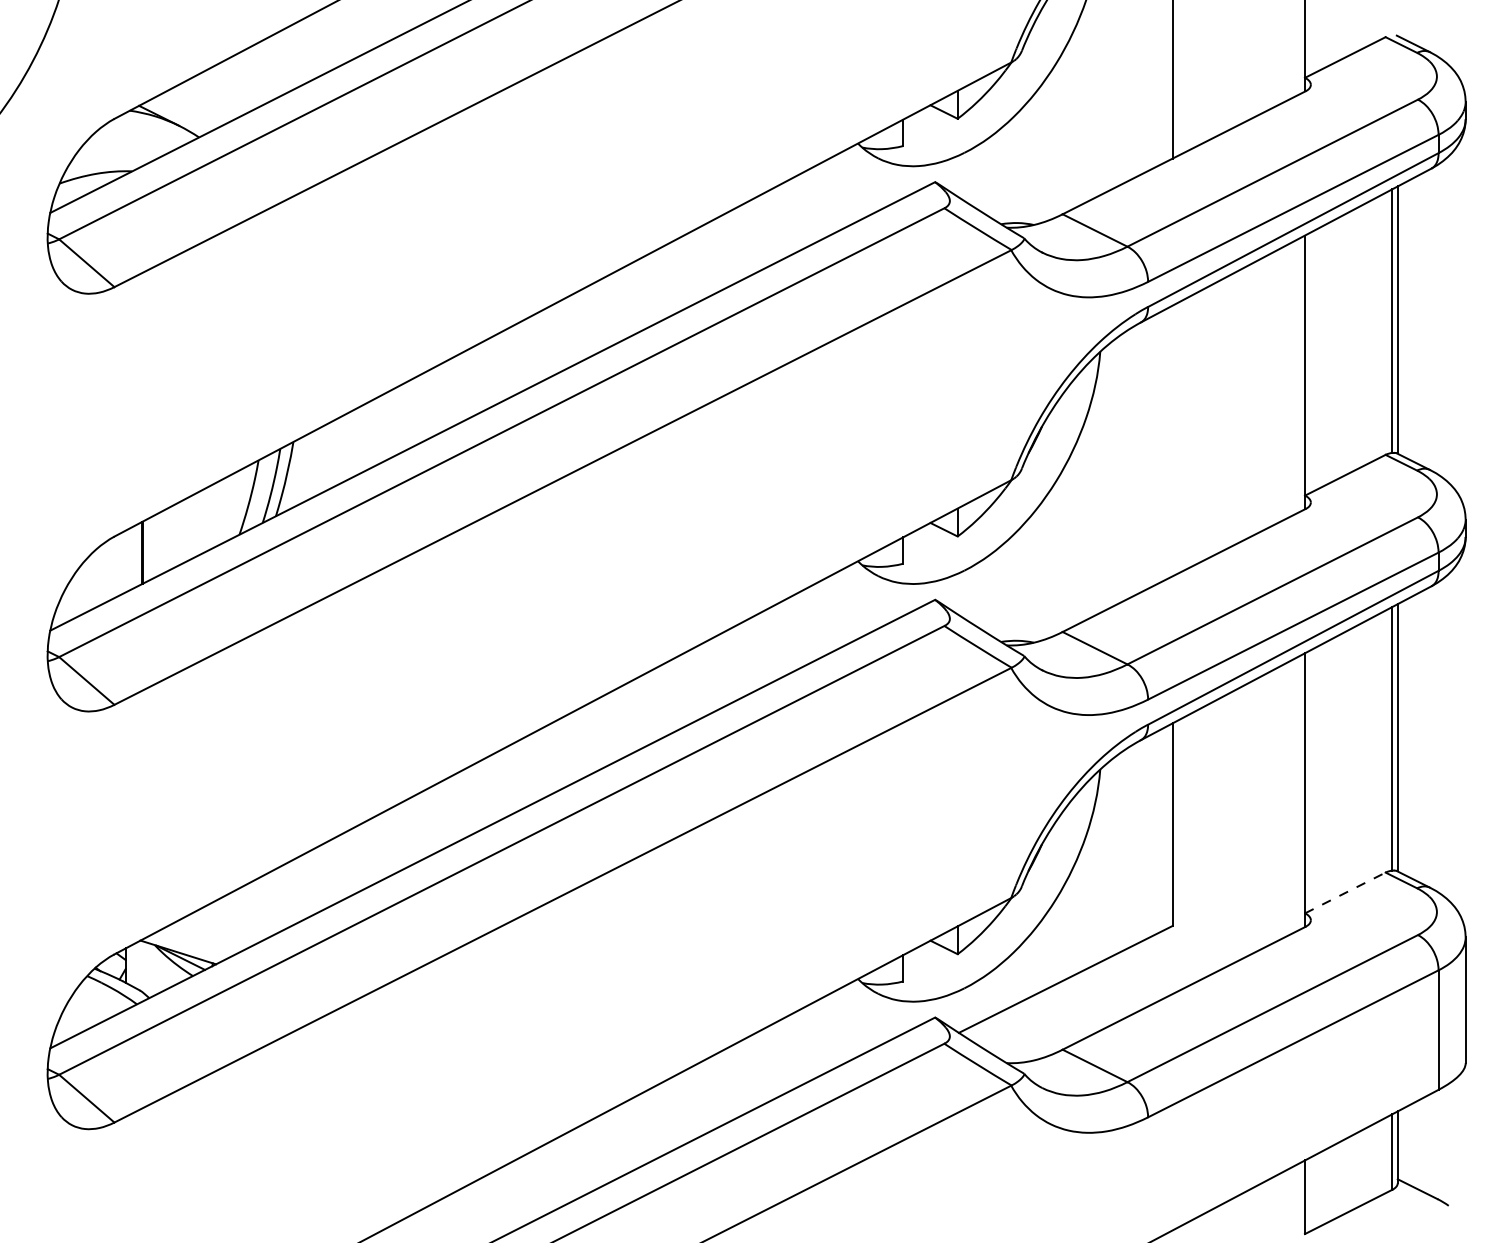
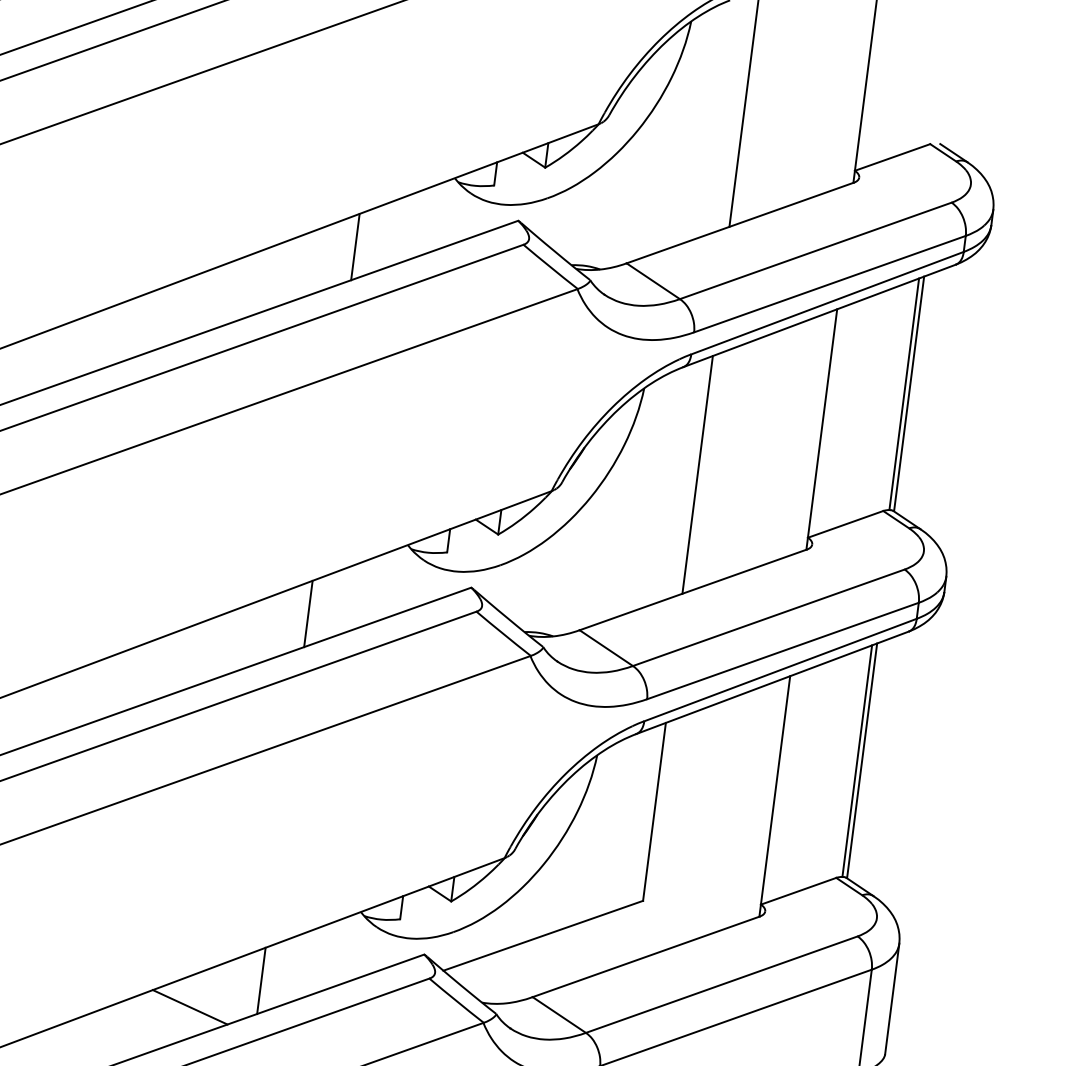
line: (756, 234) -> (355, 246), added
line: (1172, 440) -> (697, 474), added
line: (756, 652) -> (308, 613), added
line: (1345, 892) -> (798, 890), dashed -> solid
line: (756, 1070) -> (261, 980), added
line: (680, 1110) -> (190, 1007), added

